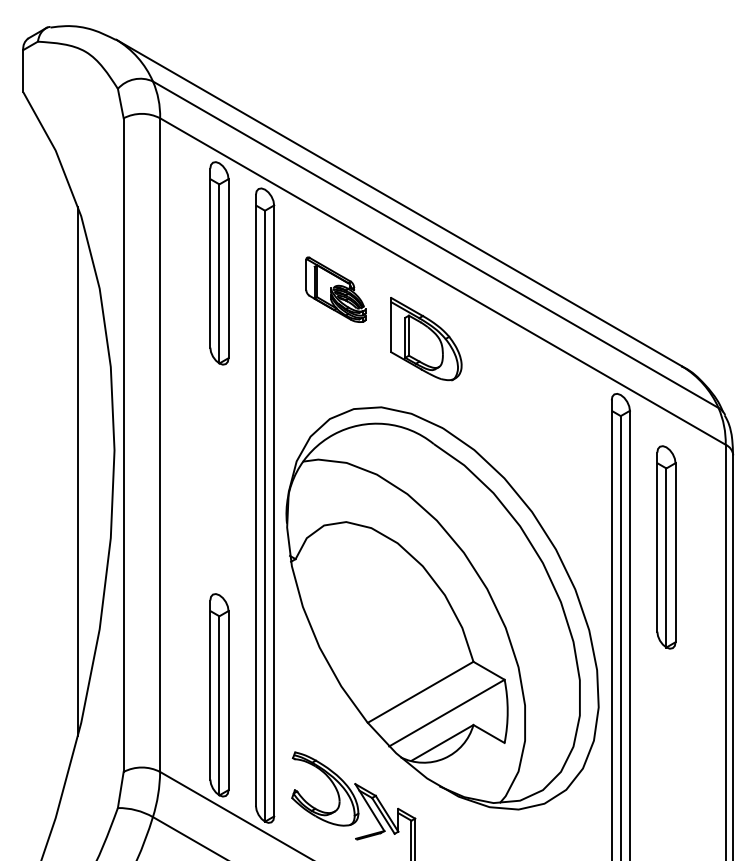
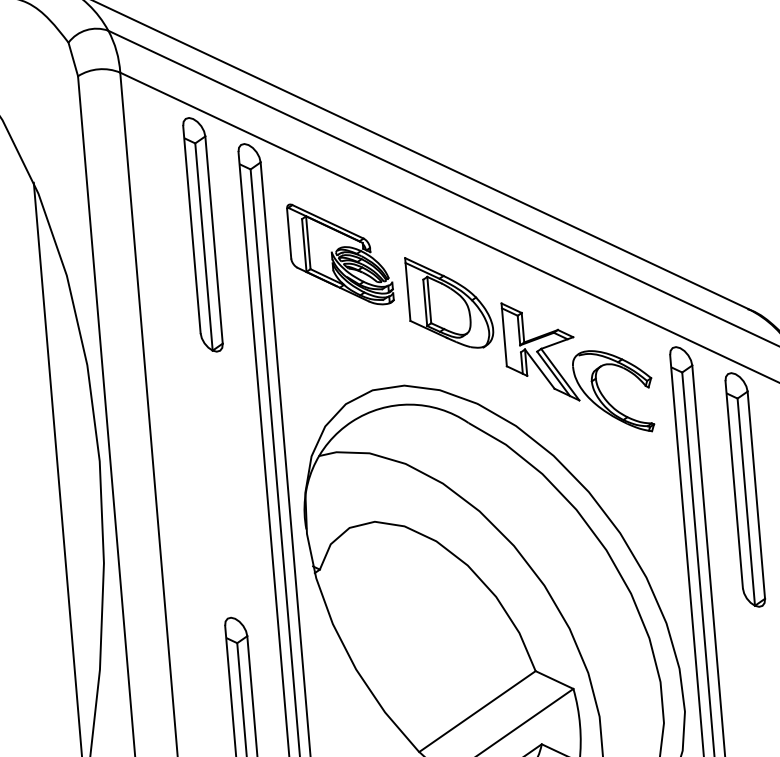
part: (335, 289) -> (339, 253), size x1.43
part: (531, 403) -> (577, 366), added
part: (666, 547) -> (745, 490), moved

